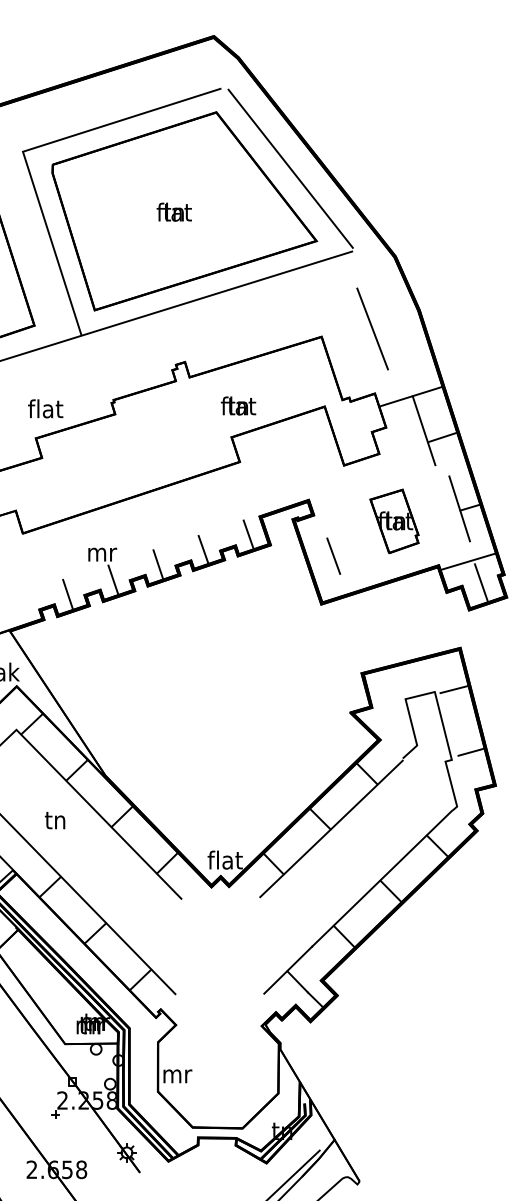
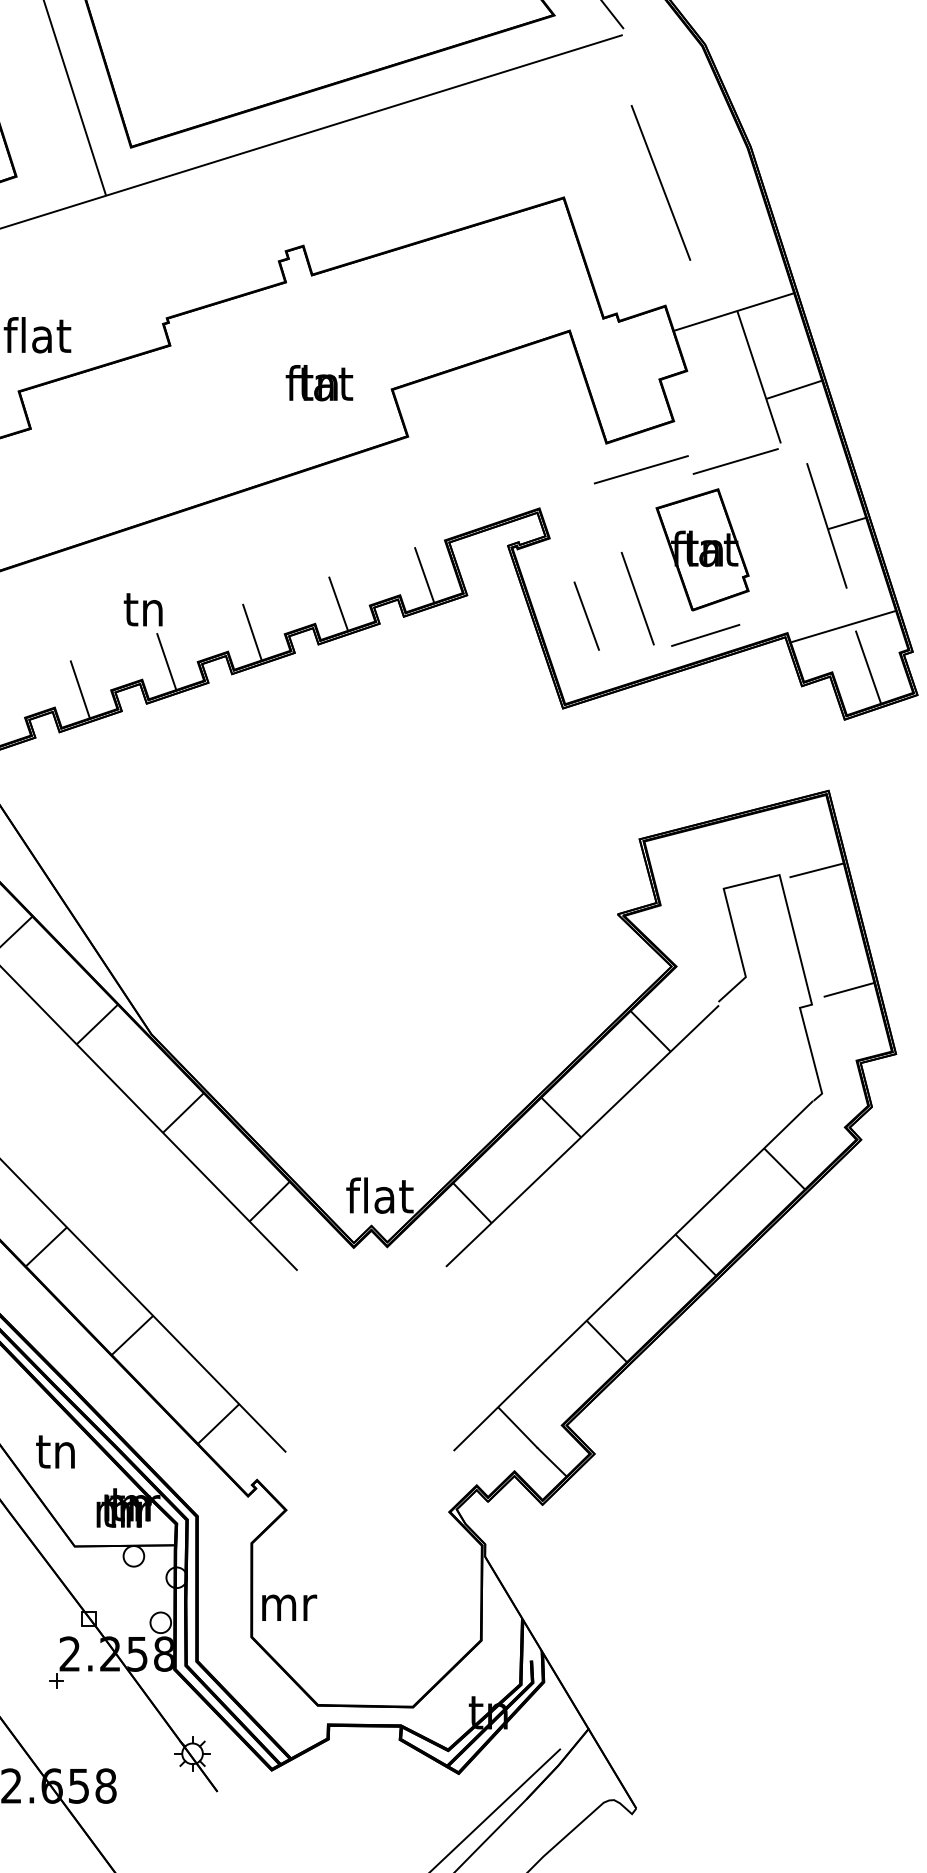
text: (238, 405) -> (319, 382), moved
line: (411, 474) -> (735, 460), added
line: (361, 479) -> (639, 469), added
line: (360, 547) -> (637, 599), added
text: (102, 552) -> (145, 609), mr -> tn
line: (395, 565) -> (704, 633), added
text: (55, 820) -> (56, 1451), moved

